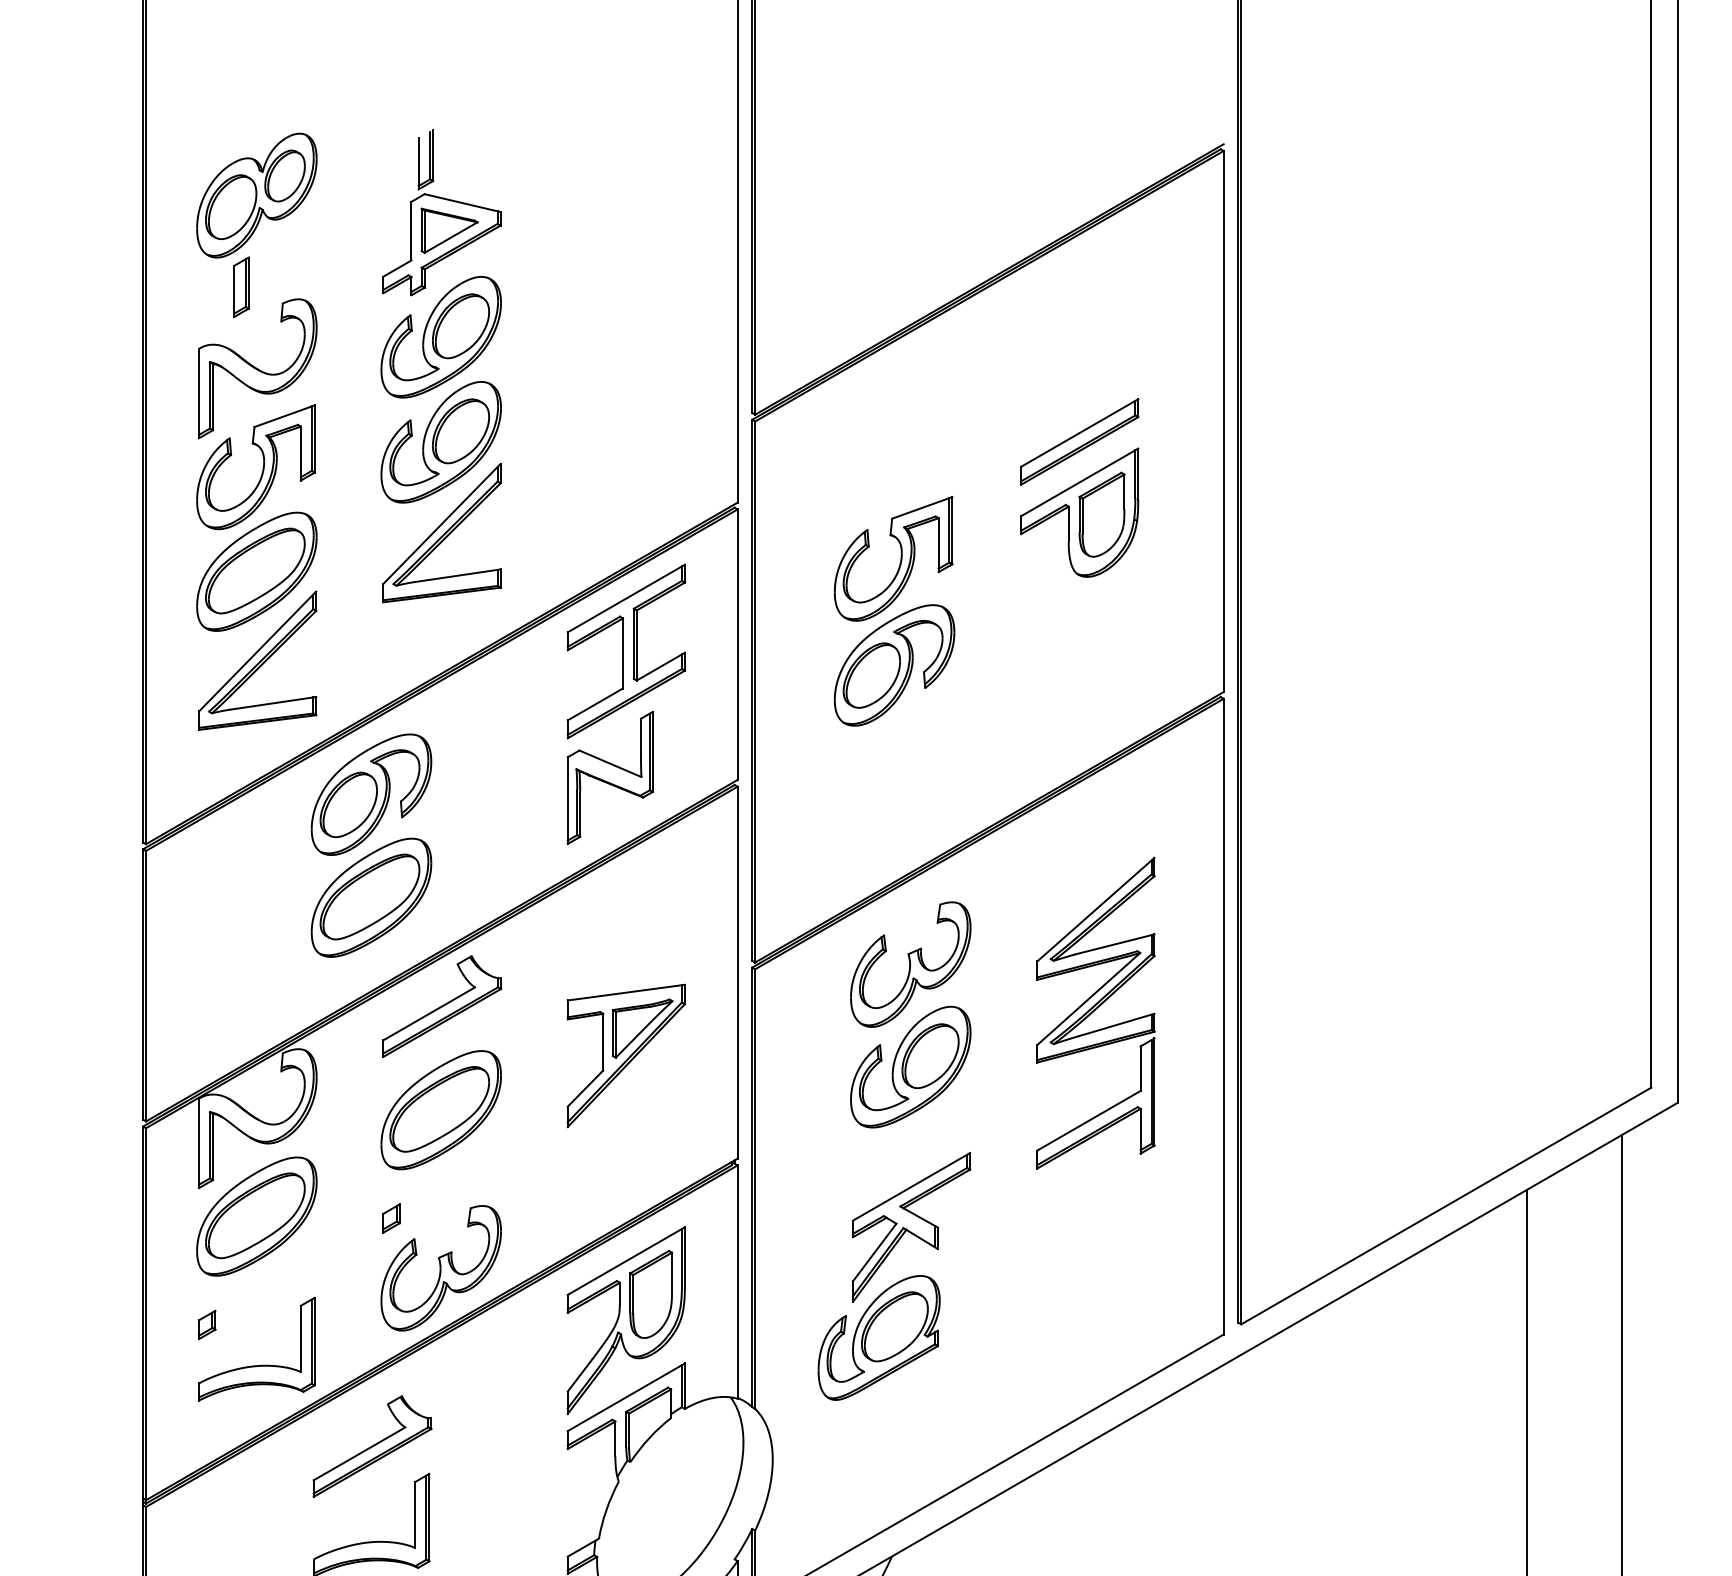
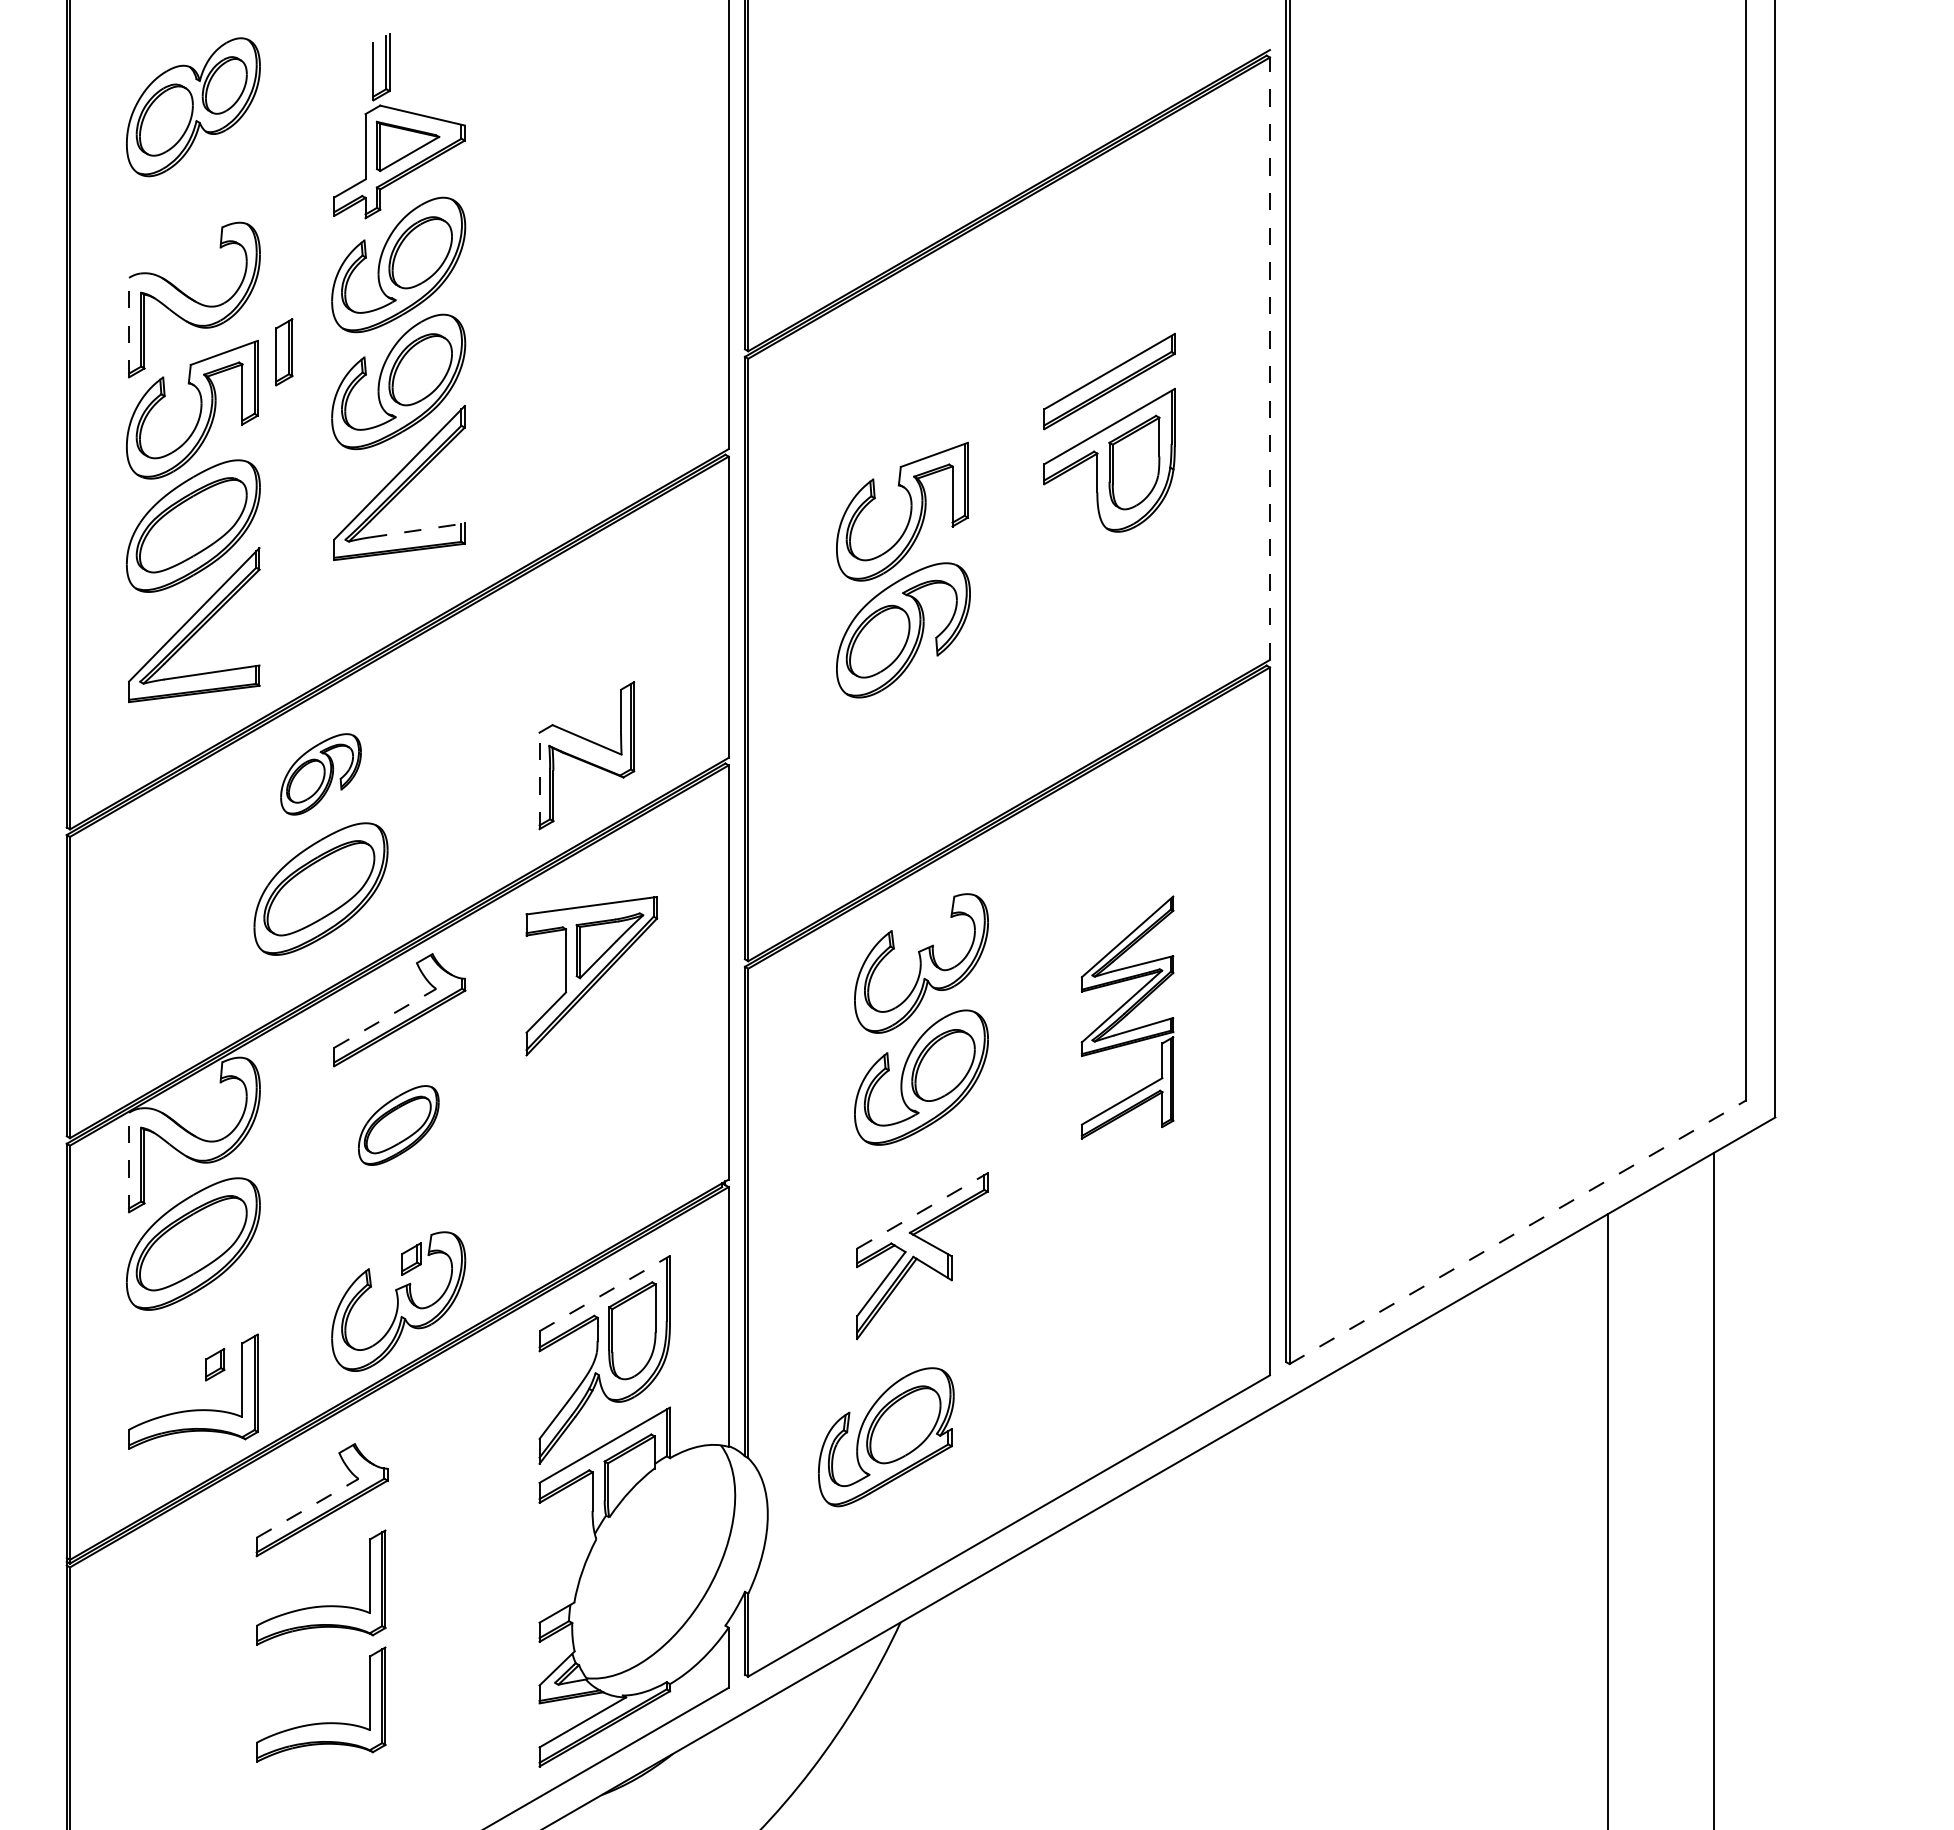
part: (241, 287) -> (284, 352), moved
line: (199, 393) -> (129, 327), solid -> dashed
line: (1223, 421) -> (1269, 358), solid -> dashed
line: (458, 575) -> (417, 530), solid -> dashed
part: (626, 651) -> (604, 614), removed
part: (371, 794) -> (320, 774), size x0.6
line: (567, 800) -> (539, 780), solid -> dashed
part: (1095, 1013) -> (1127, 1017), size x0.7
line: (429, 1014) -> (385, 1018), solid -> dashed
part: (626, 1056) -> (591, 976), moved
part: (441, 1110) -> (398, 1125), size x0.6
line: (199, 1143) -> (129, 1162), solid -> dashed
line: (911, 1186) -> (922, 1210), solid -> dashed
line: (1446, 1206) -> (1517, 1232), solid -> dashed
part: (391, 1217) -> (411, 1258), moved
line: (626, 1260) -> (605, 1293), solid -> dashed
part: (207, 1324) -> (215, 1364), moved
part: (879, 1338) -> (886, 1437), moved
line: (359, 1454) -> (307, 1508), solid -> dashed

